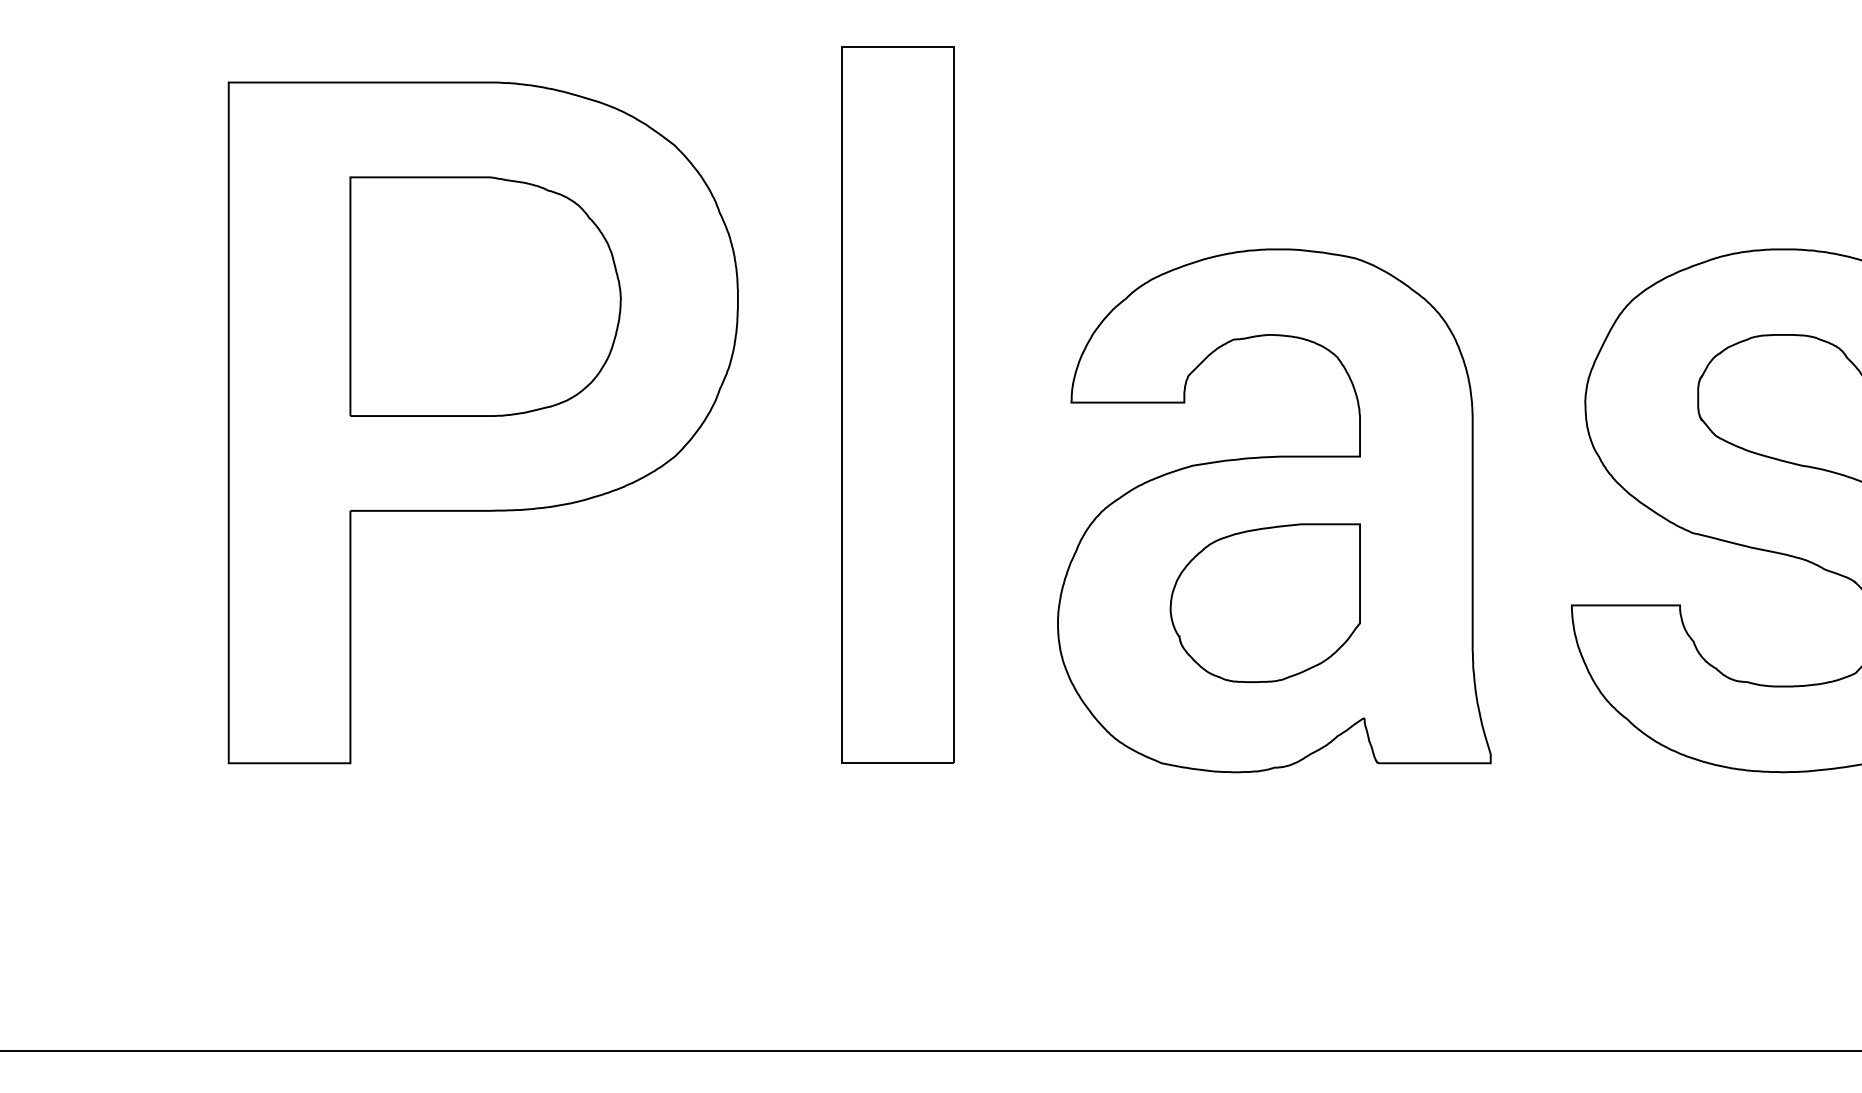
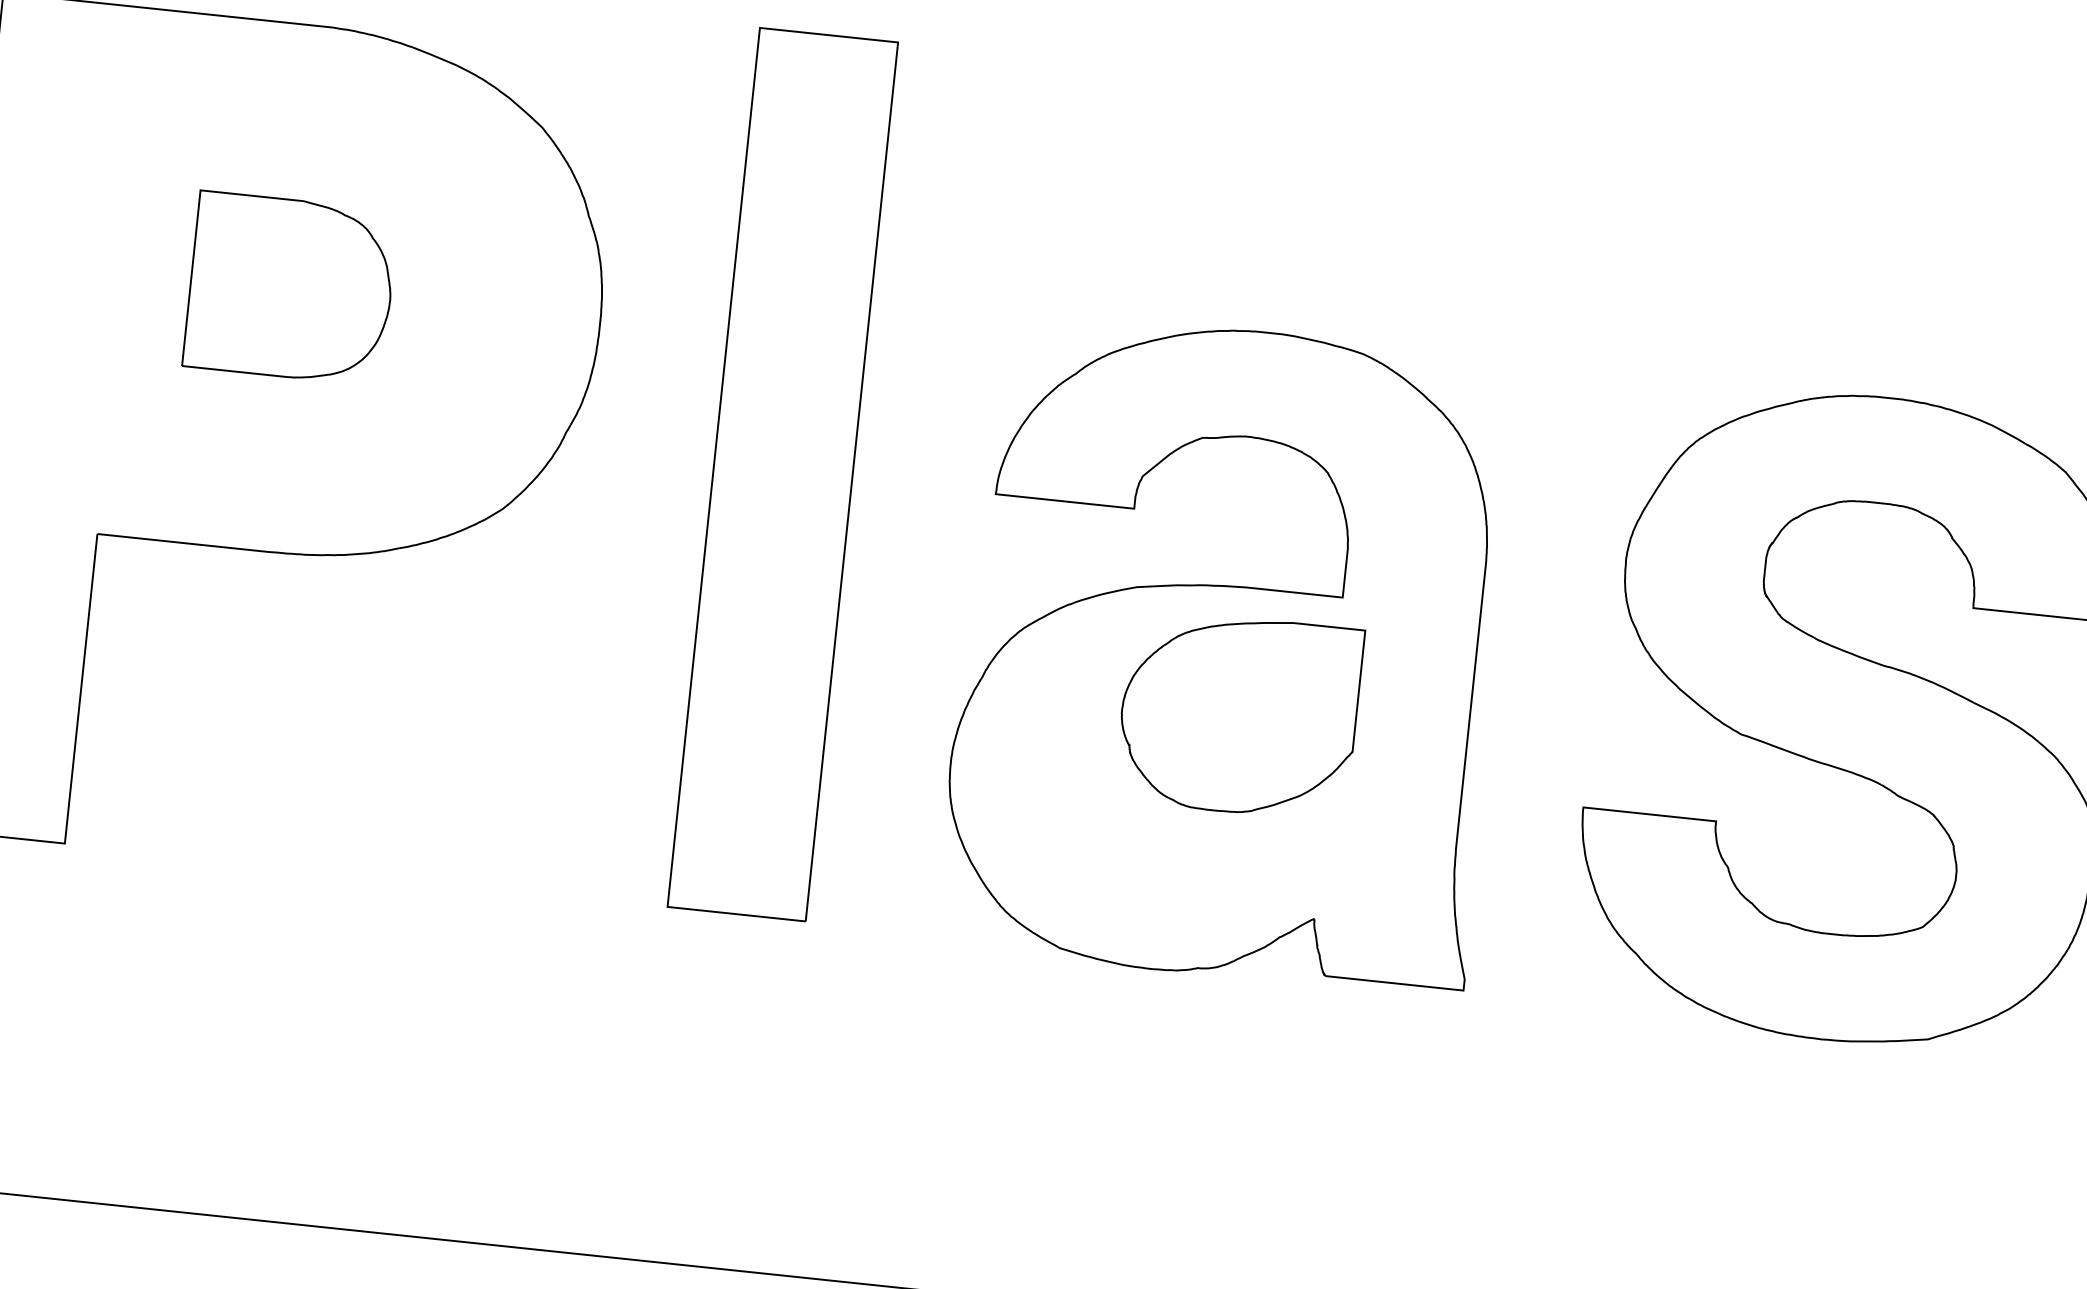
part: (485, 296) -> (290, 288), size x0.6
part: (1264, 602) -> (1238, 714), moved

